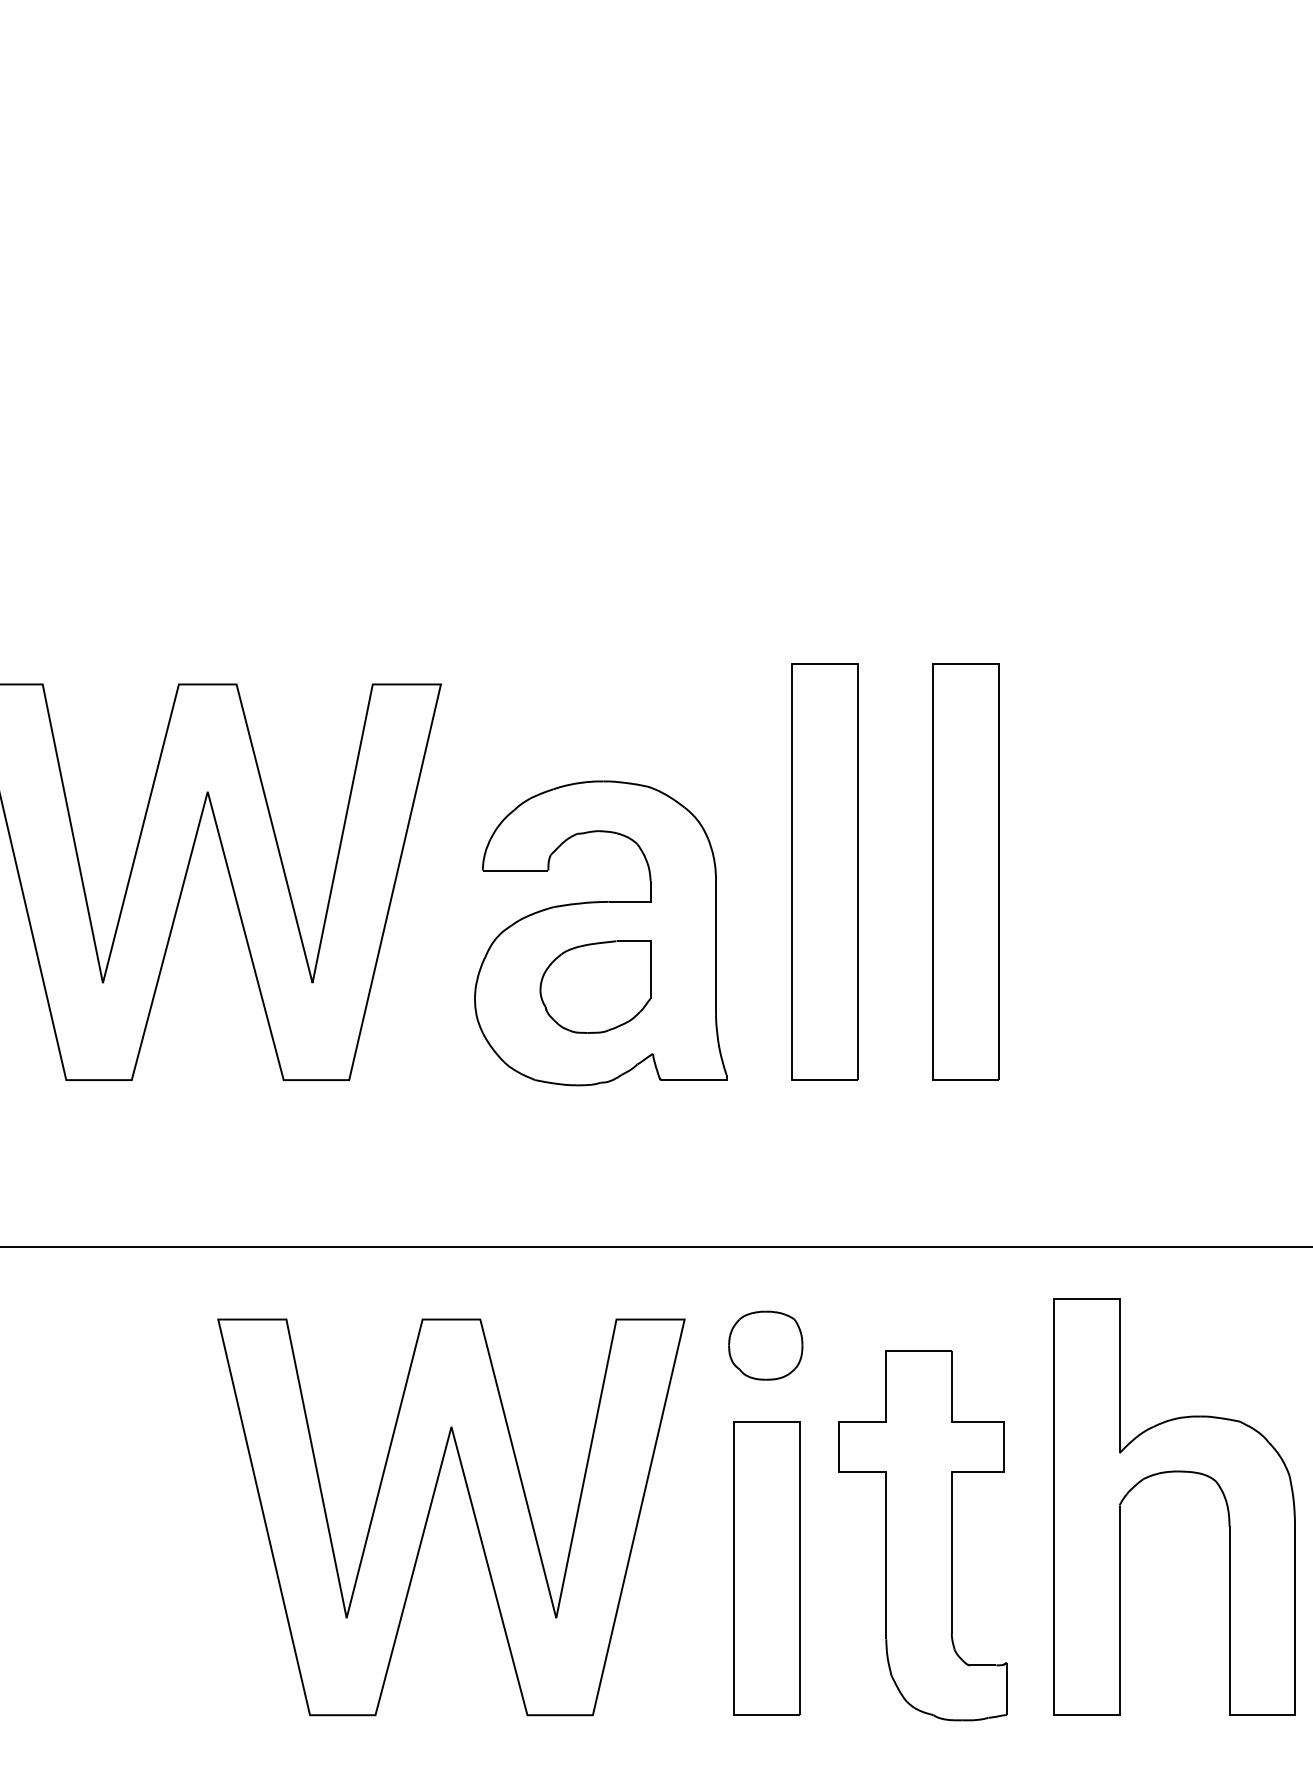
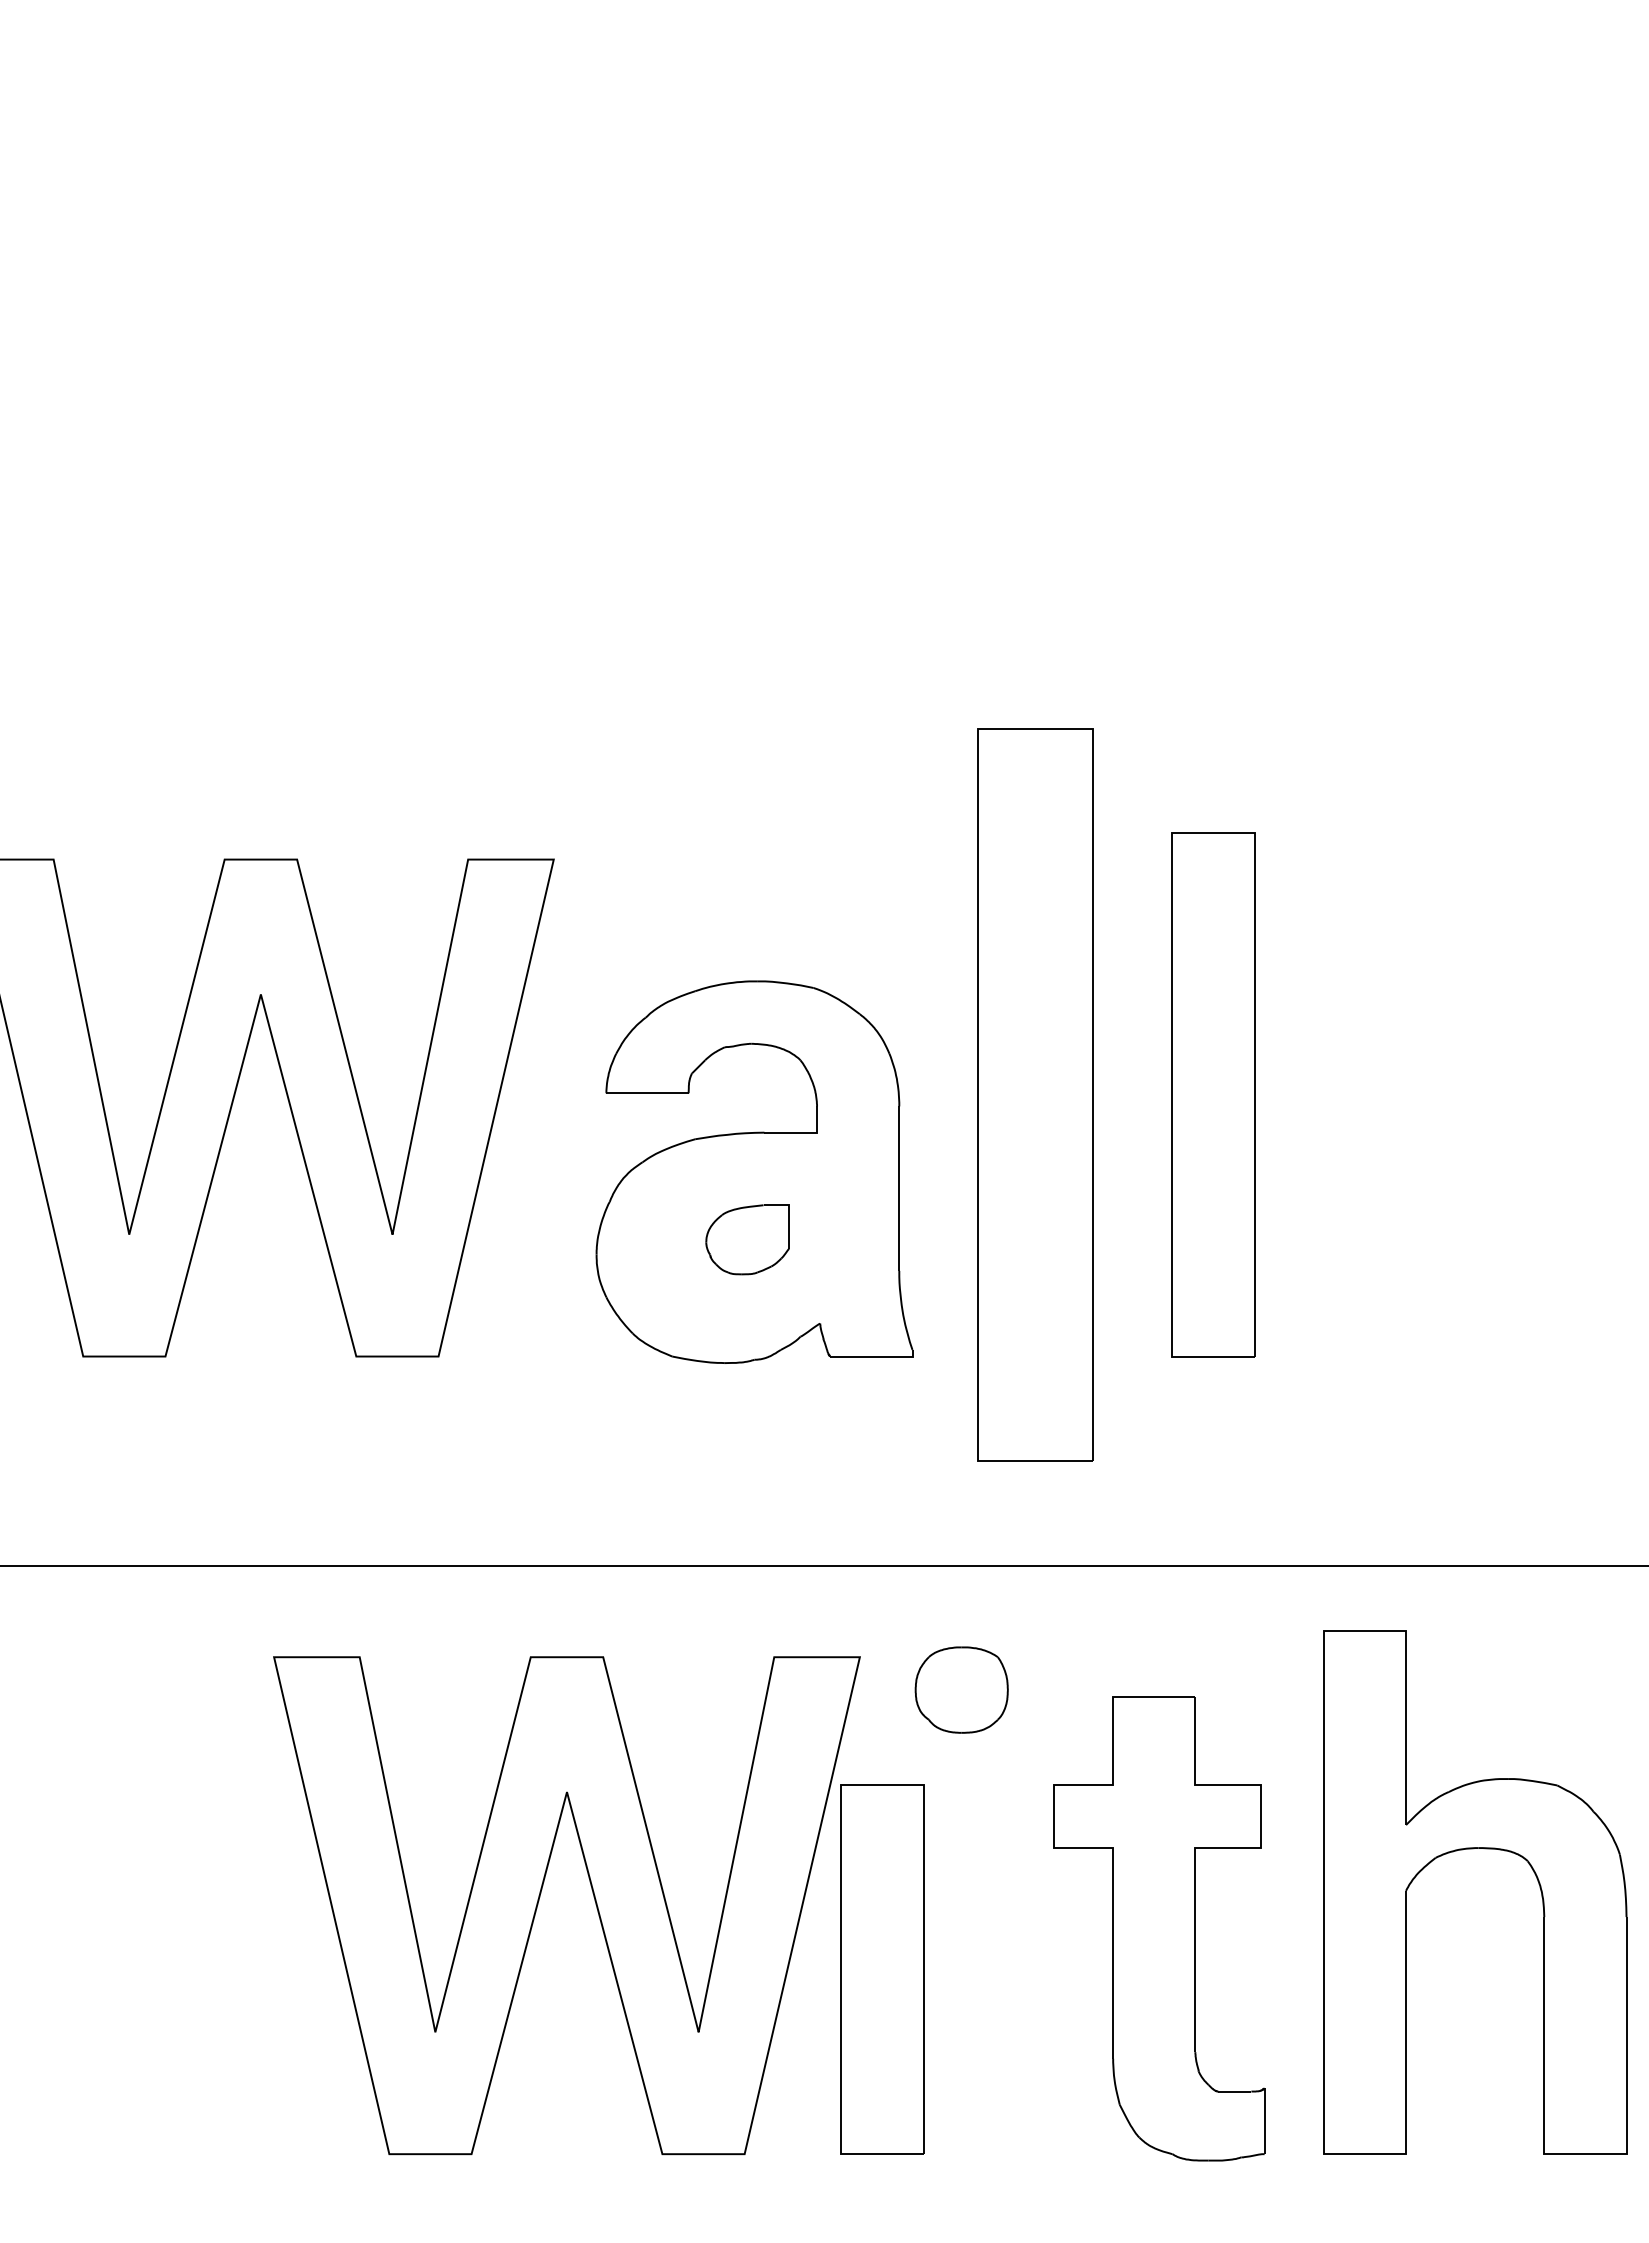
part: (824, 871) -> (1035, 1094), size x1.4
part: (595, 986) -> (747, 1239), size x0.6
part: (767, 1568) -> (882, 1969), moved

